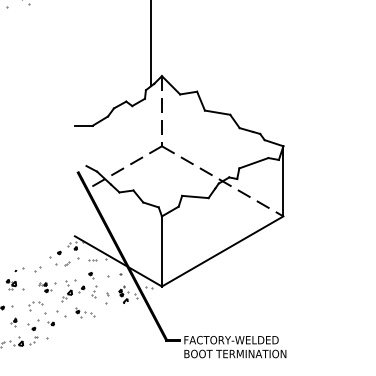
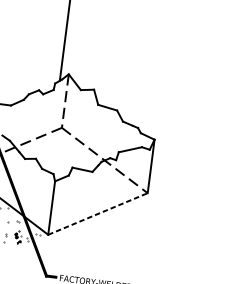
line: (223, 251) -> (98, 214), solid -> dashed

